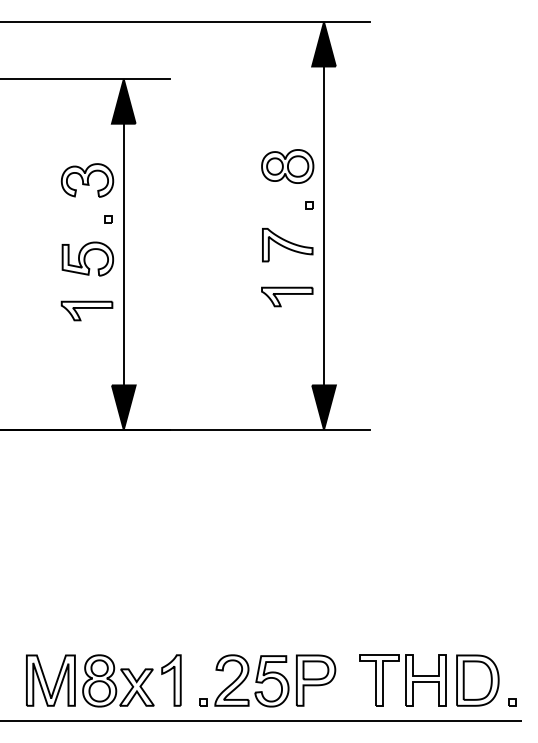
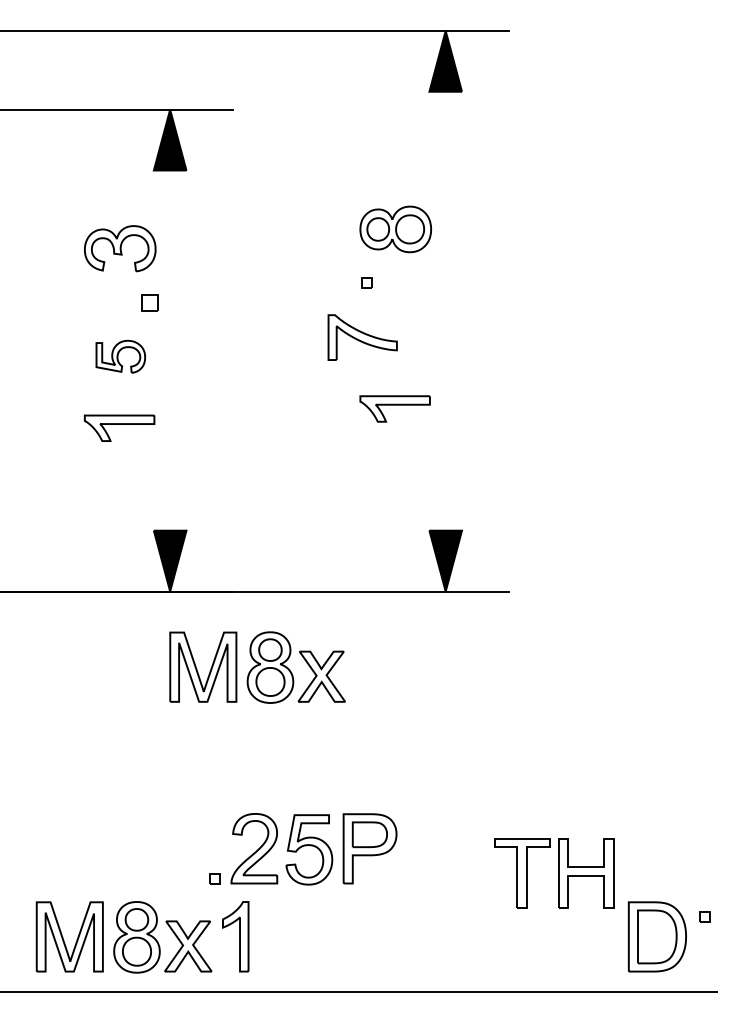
part: (309, 205) -> (367, 283), moved
part: (108, 219) -> (149, 302), size x1.6
line: (324, 225) -> (446, 310), removed
part: (287, 245) -> (362, 338), moved
line: (123, 254) -> (169, 350), removed
part: (87, 258) -> (120, 355), size x0.7
part: (187, 484) -> (257, 667), added
part: (267, 680) -> (303, 848), moved
part: (402, 680) -> (553, 873), moved
part: (512, 702) -> (705, 917), moved

